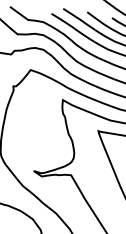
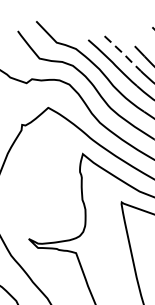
line: (80, 19) -> (124, 54), solid -> dashed

